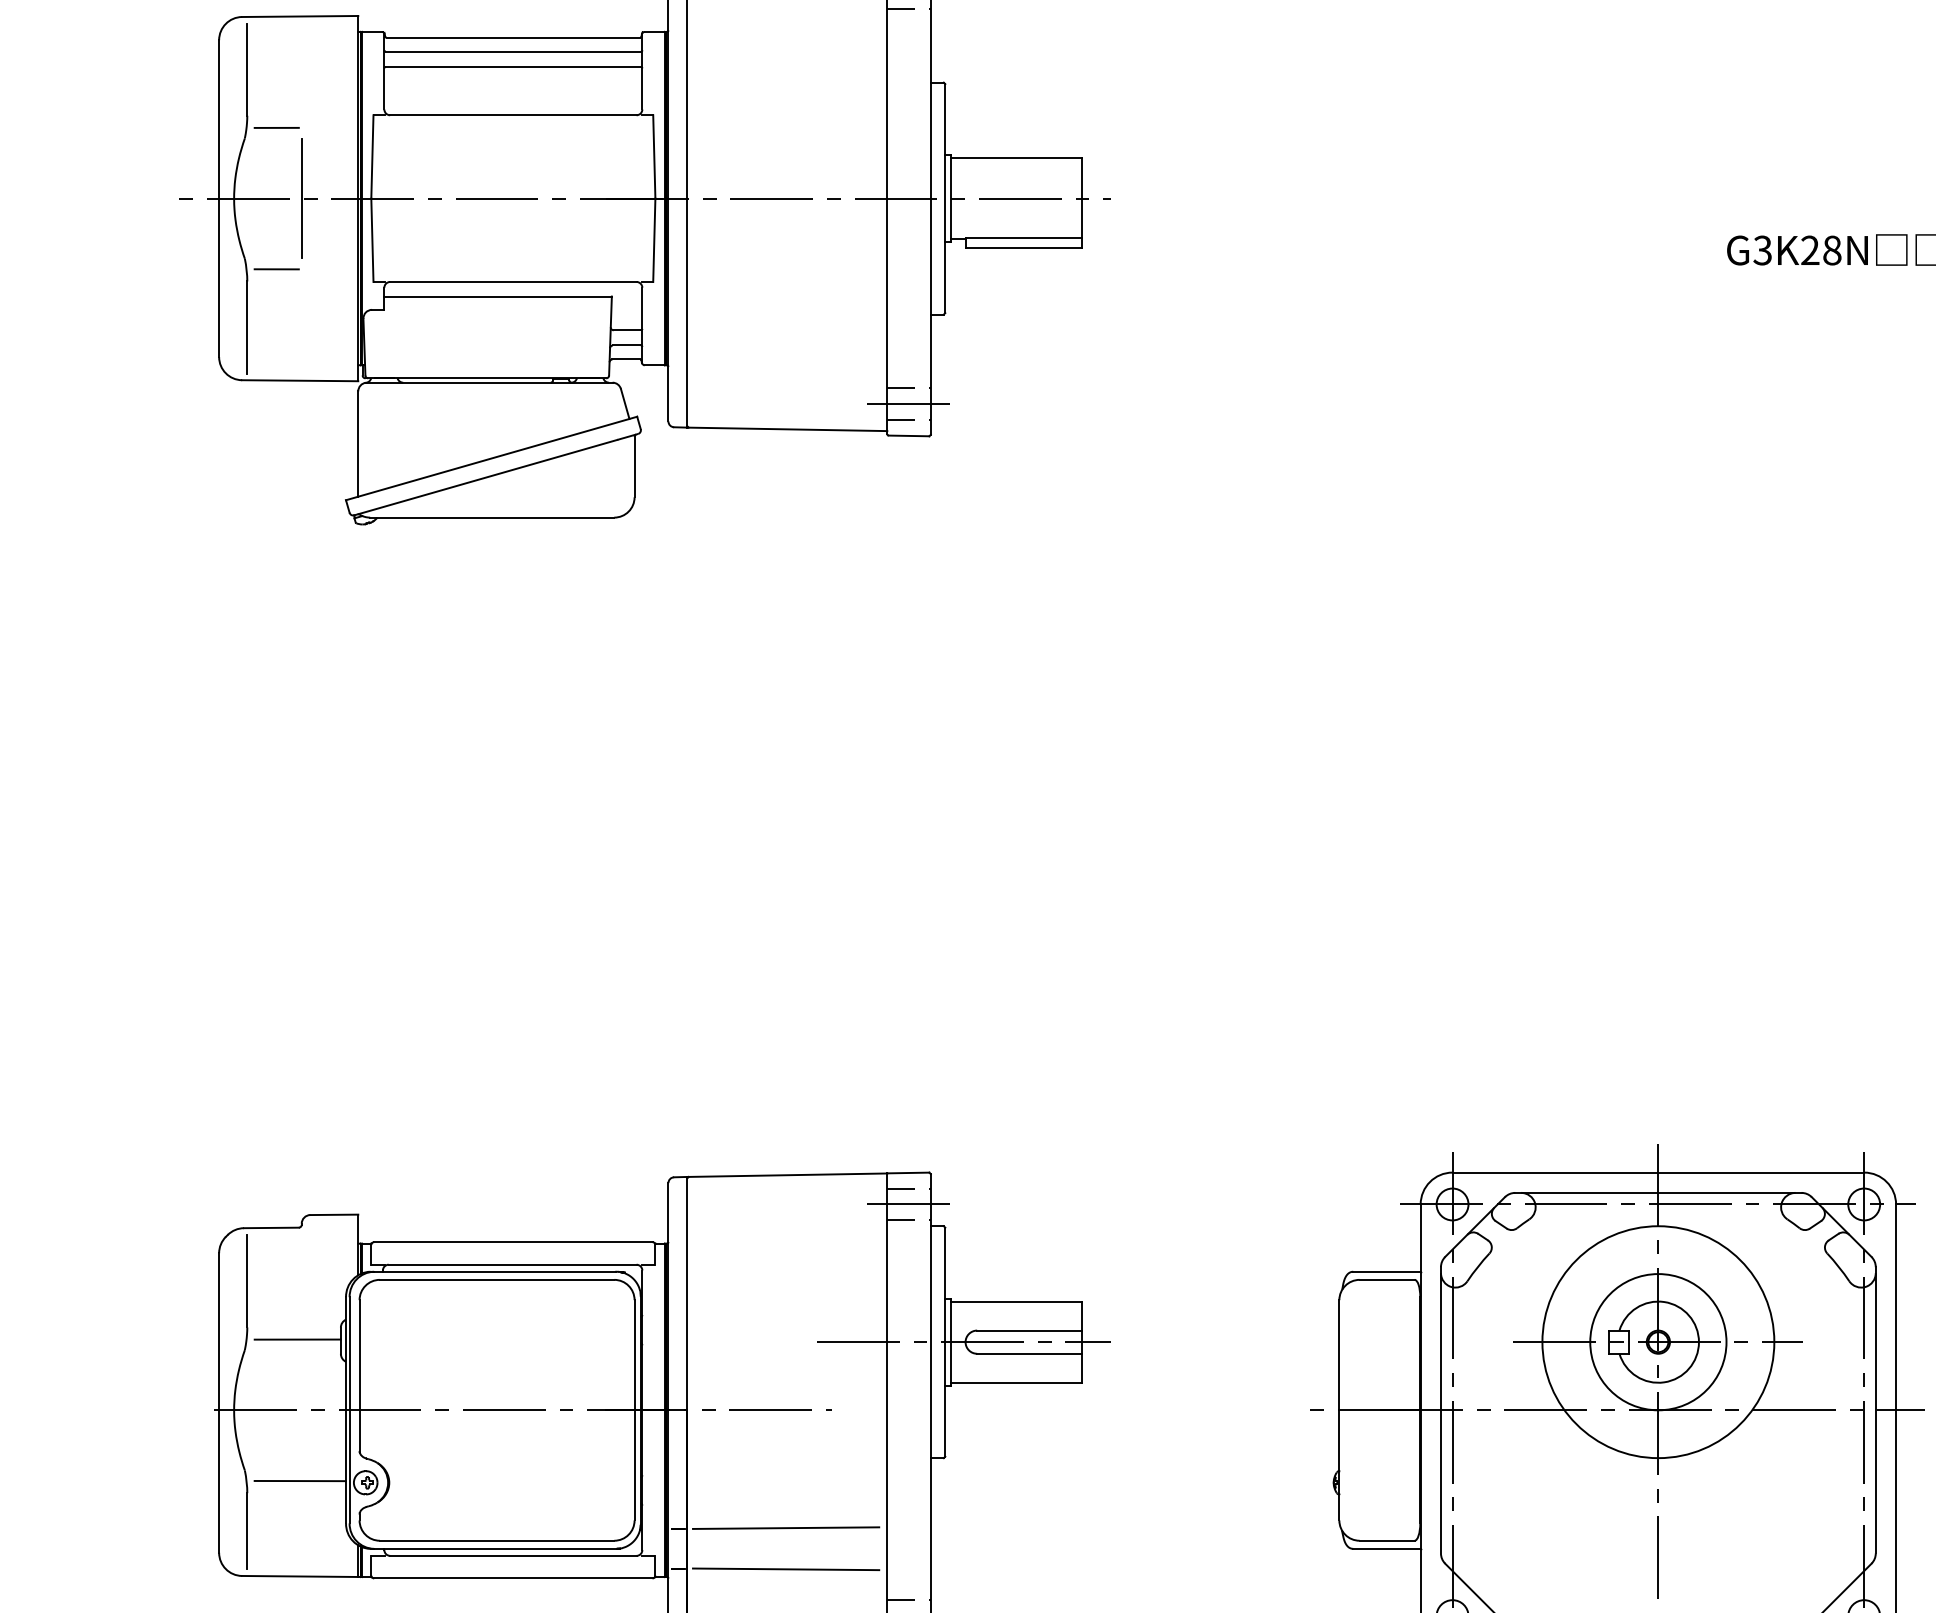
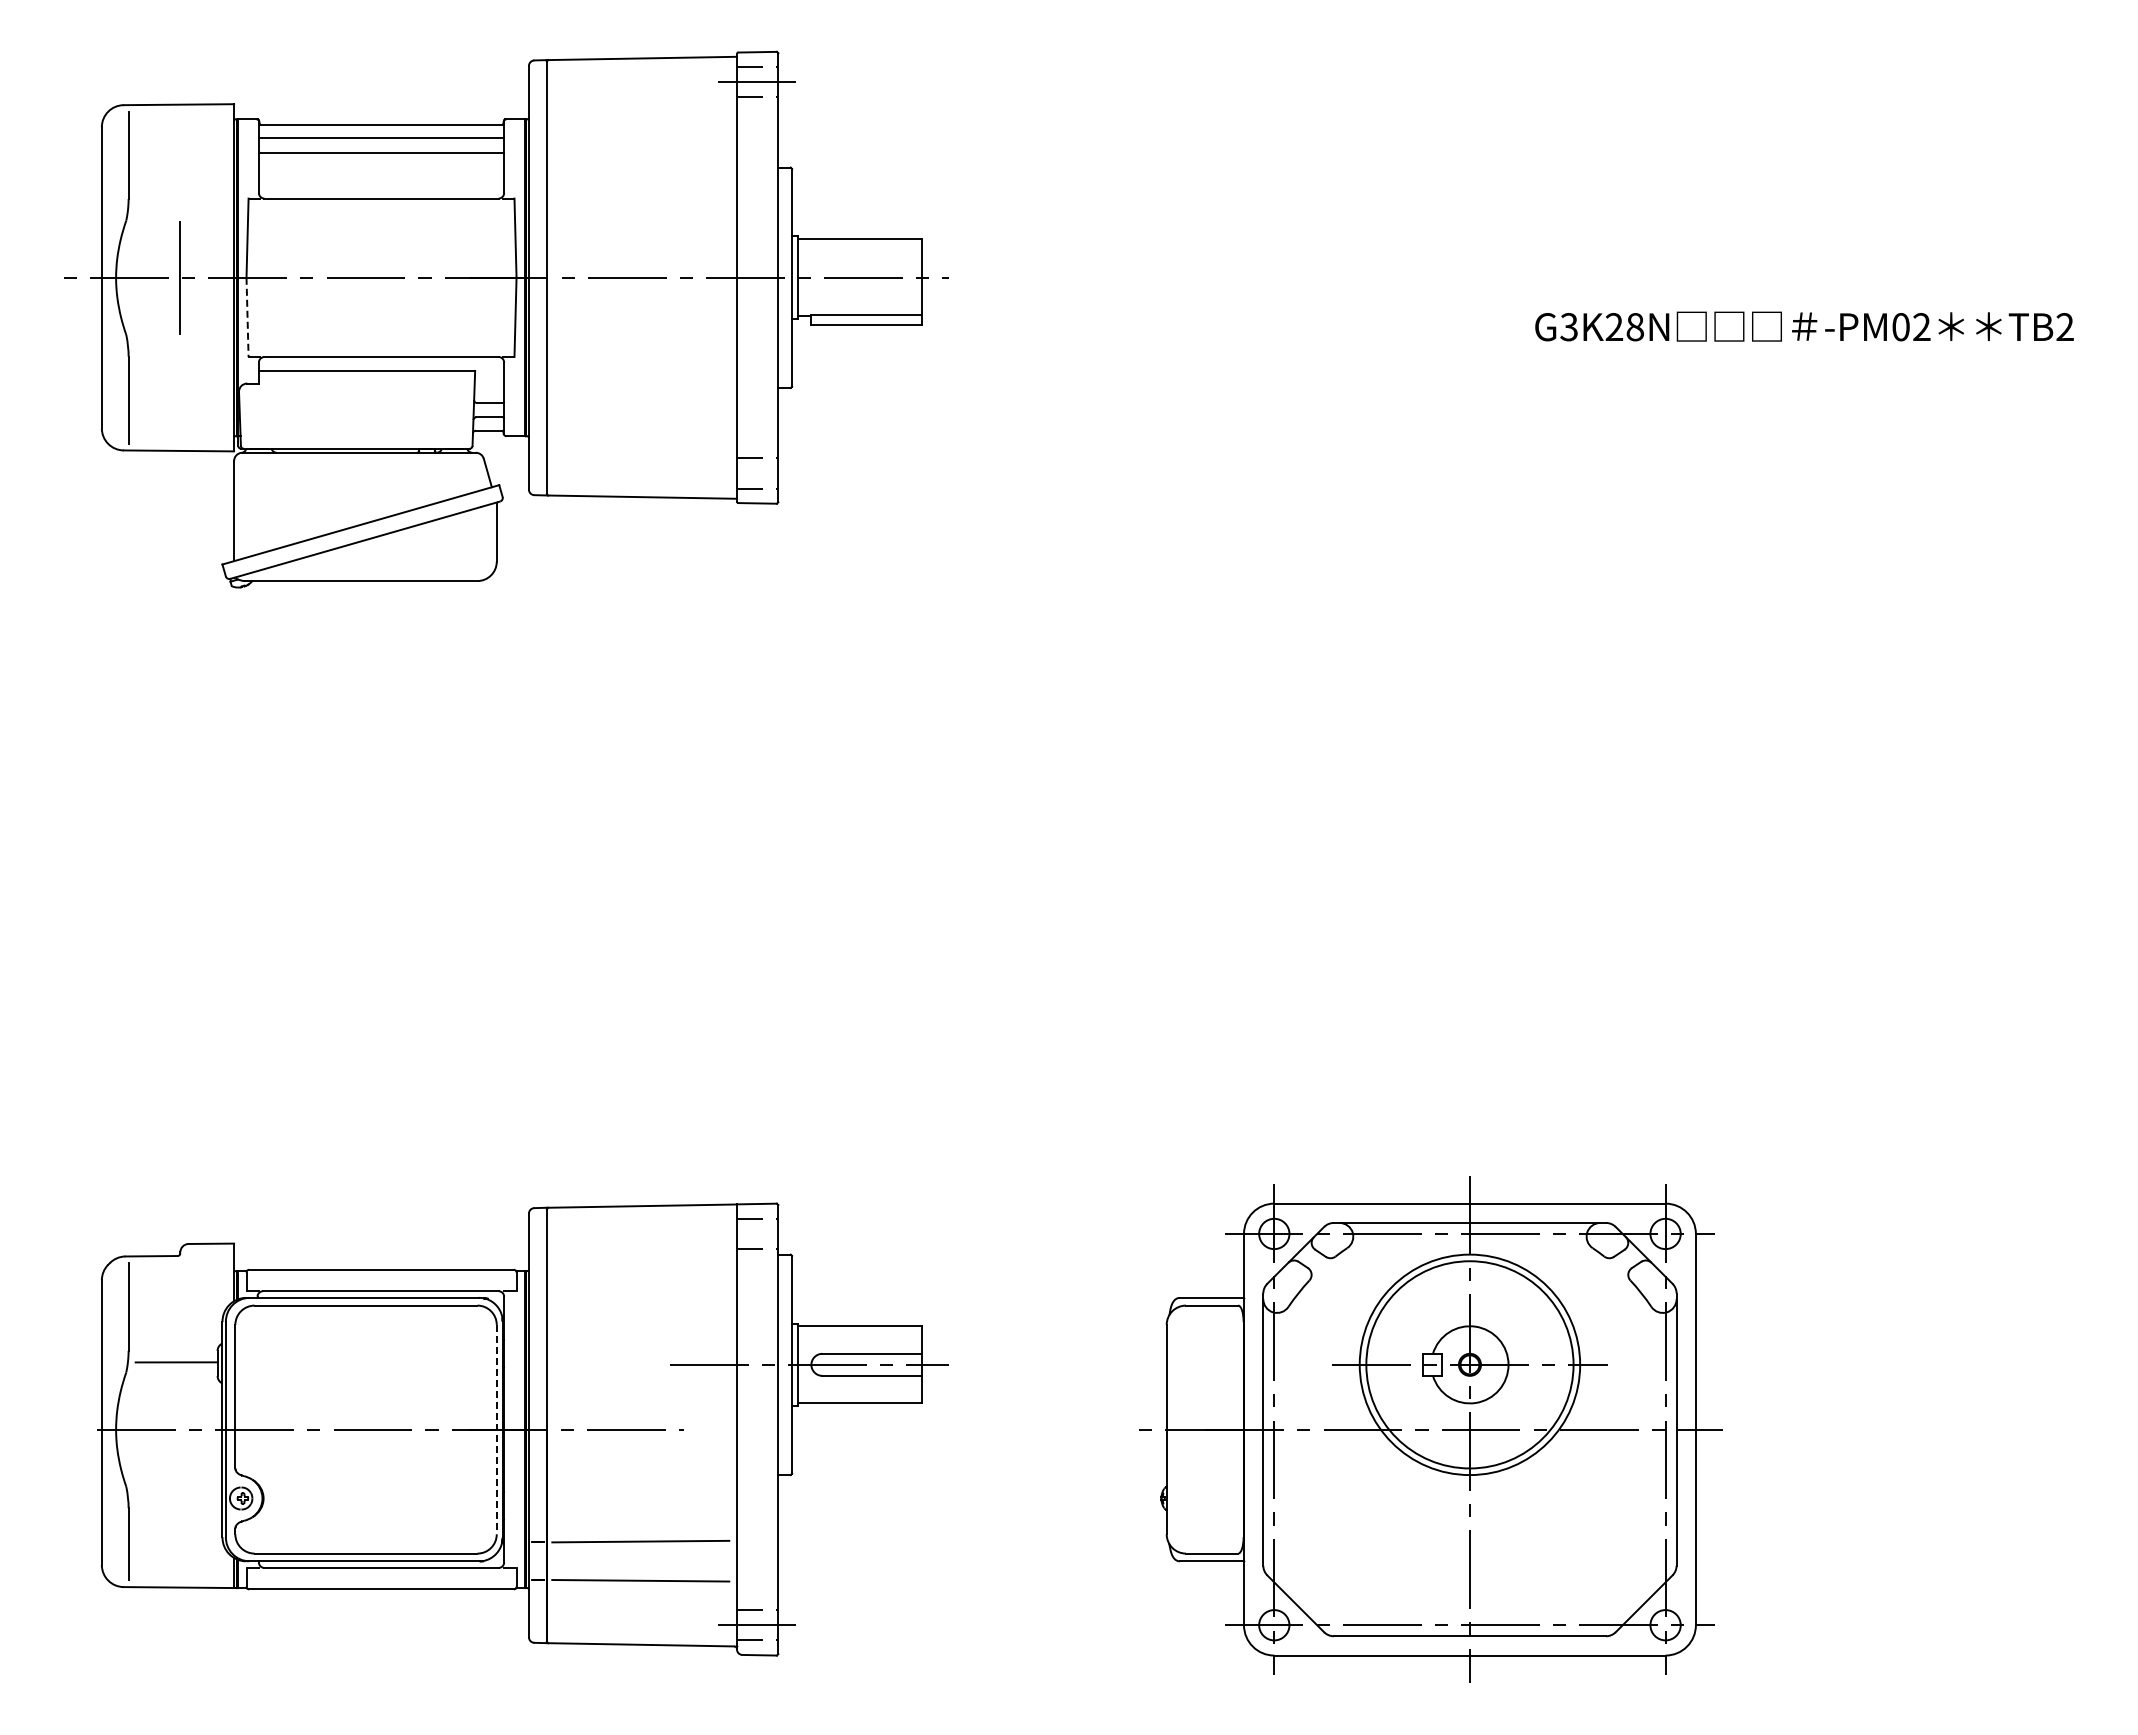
line: (276, 127) -> (156, 210), removed
line: (372, 240) -> (247, 317), solid -> dashed
line: (276, 268) -> (156, 344), removed
line: (908, 404) -> (757, 473), removed
line: (908, 1204) -> (757, 1233), removed
circle: (1657, 1341) -> (1469, 1364), size x1.6
line: (634, 1410) -> (496, 1429), solid -> dashed
line: (299, 1480) -> (178, 1496), removed

